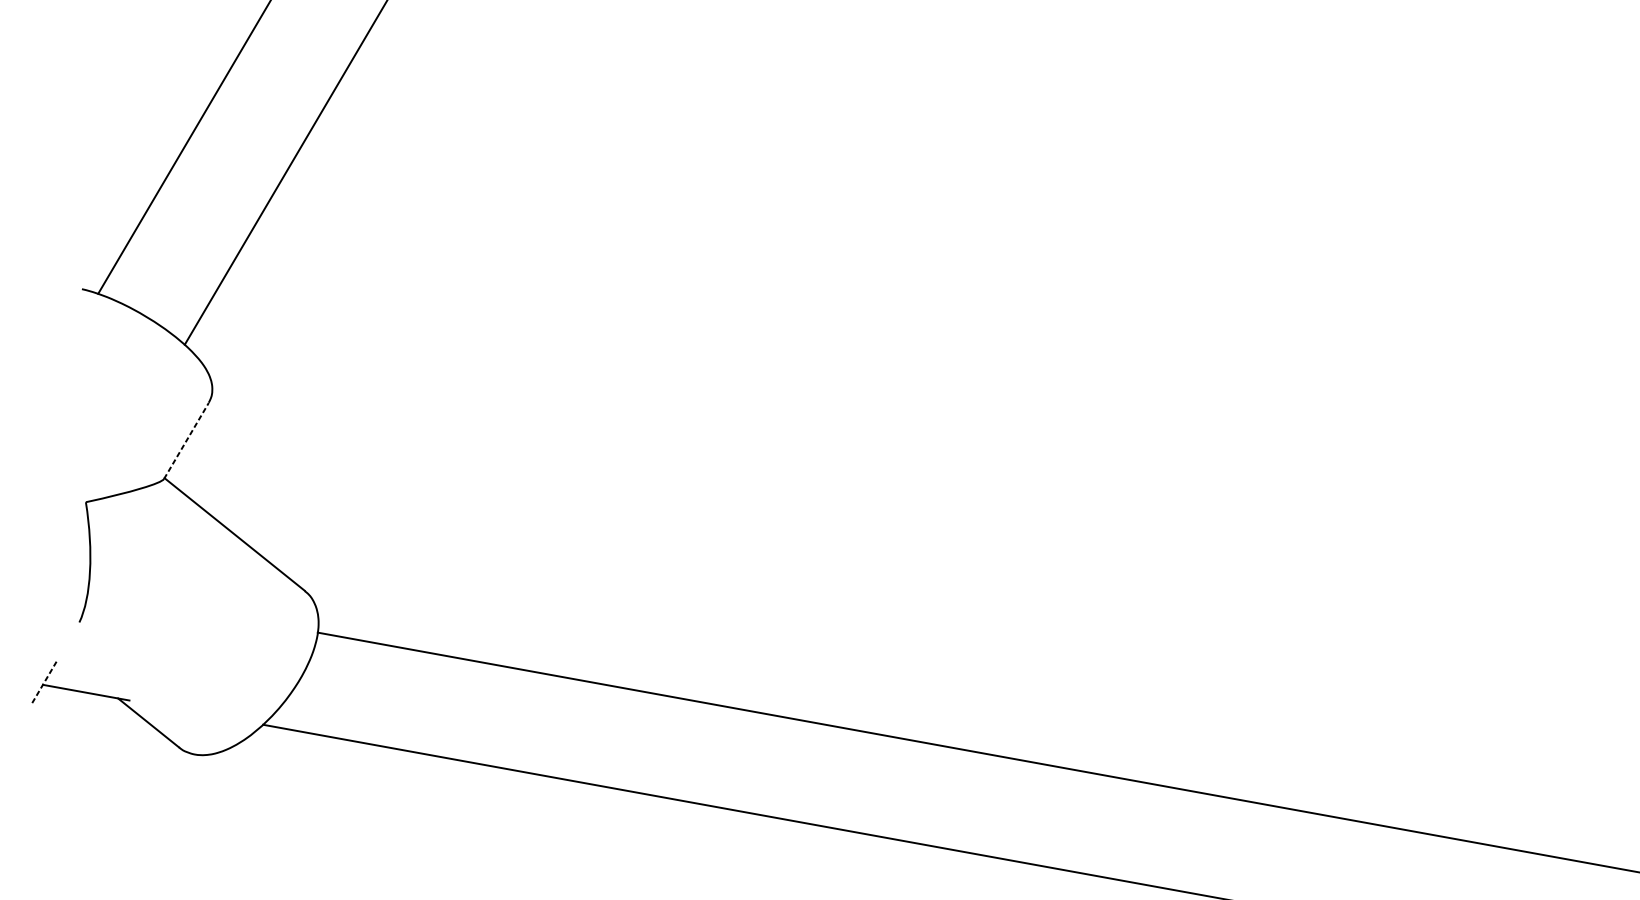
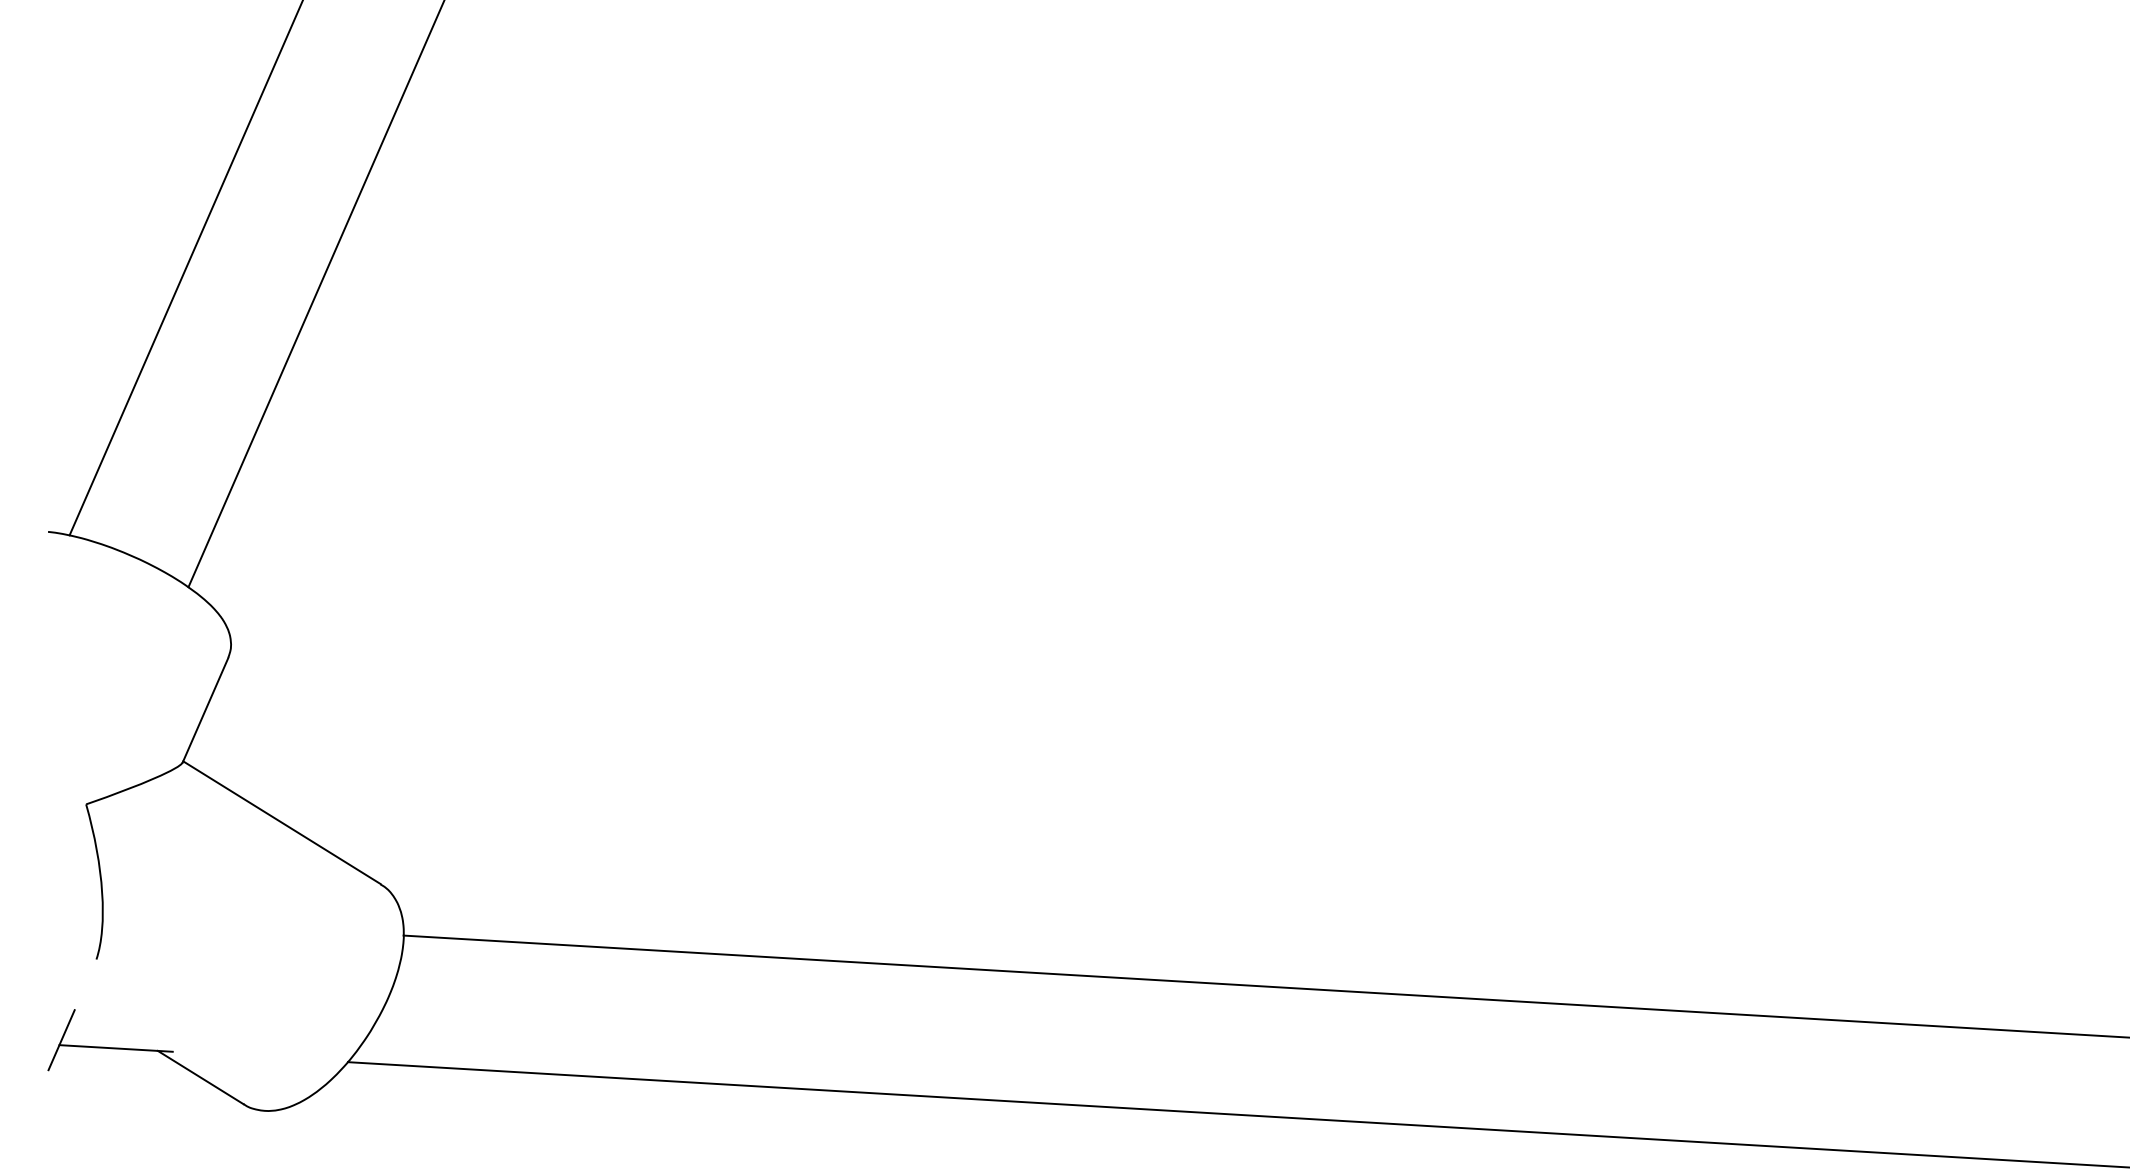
line: (186, 441) -> (205, 710), dashed -> solid
line: (44, 681) -> (61, 1040), dashed -> solid

